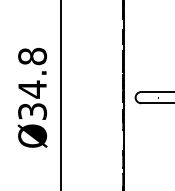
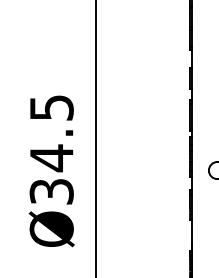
text: (32, 56) -> (51, 107), Ø34.8 -> Ø34.5

